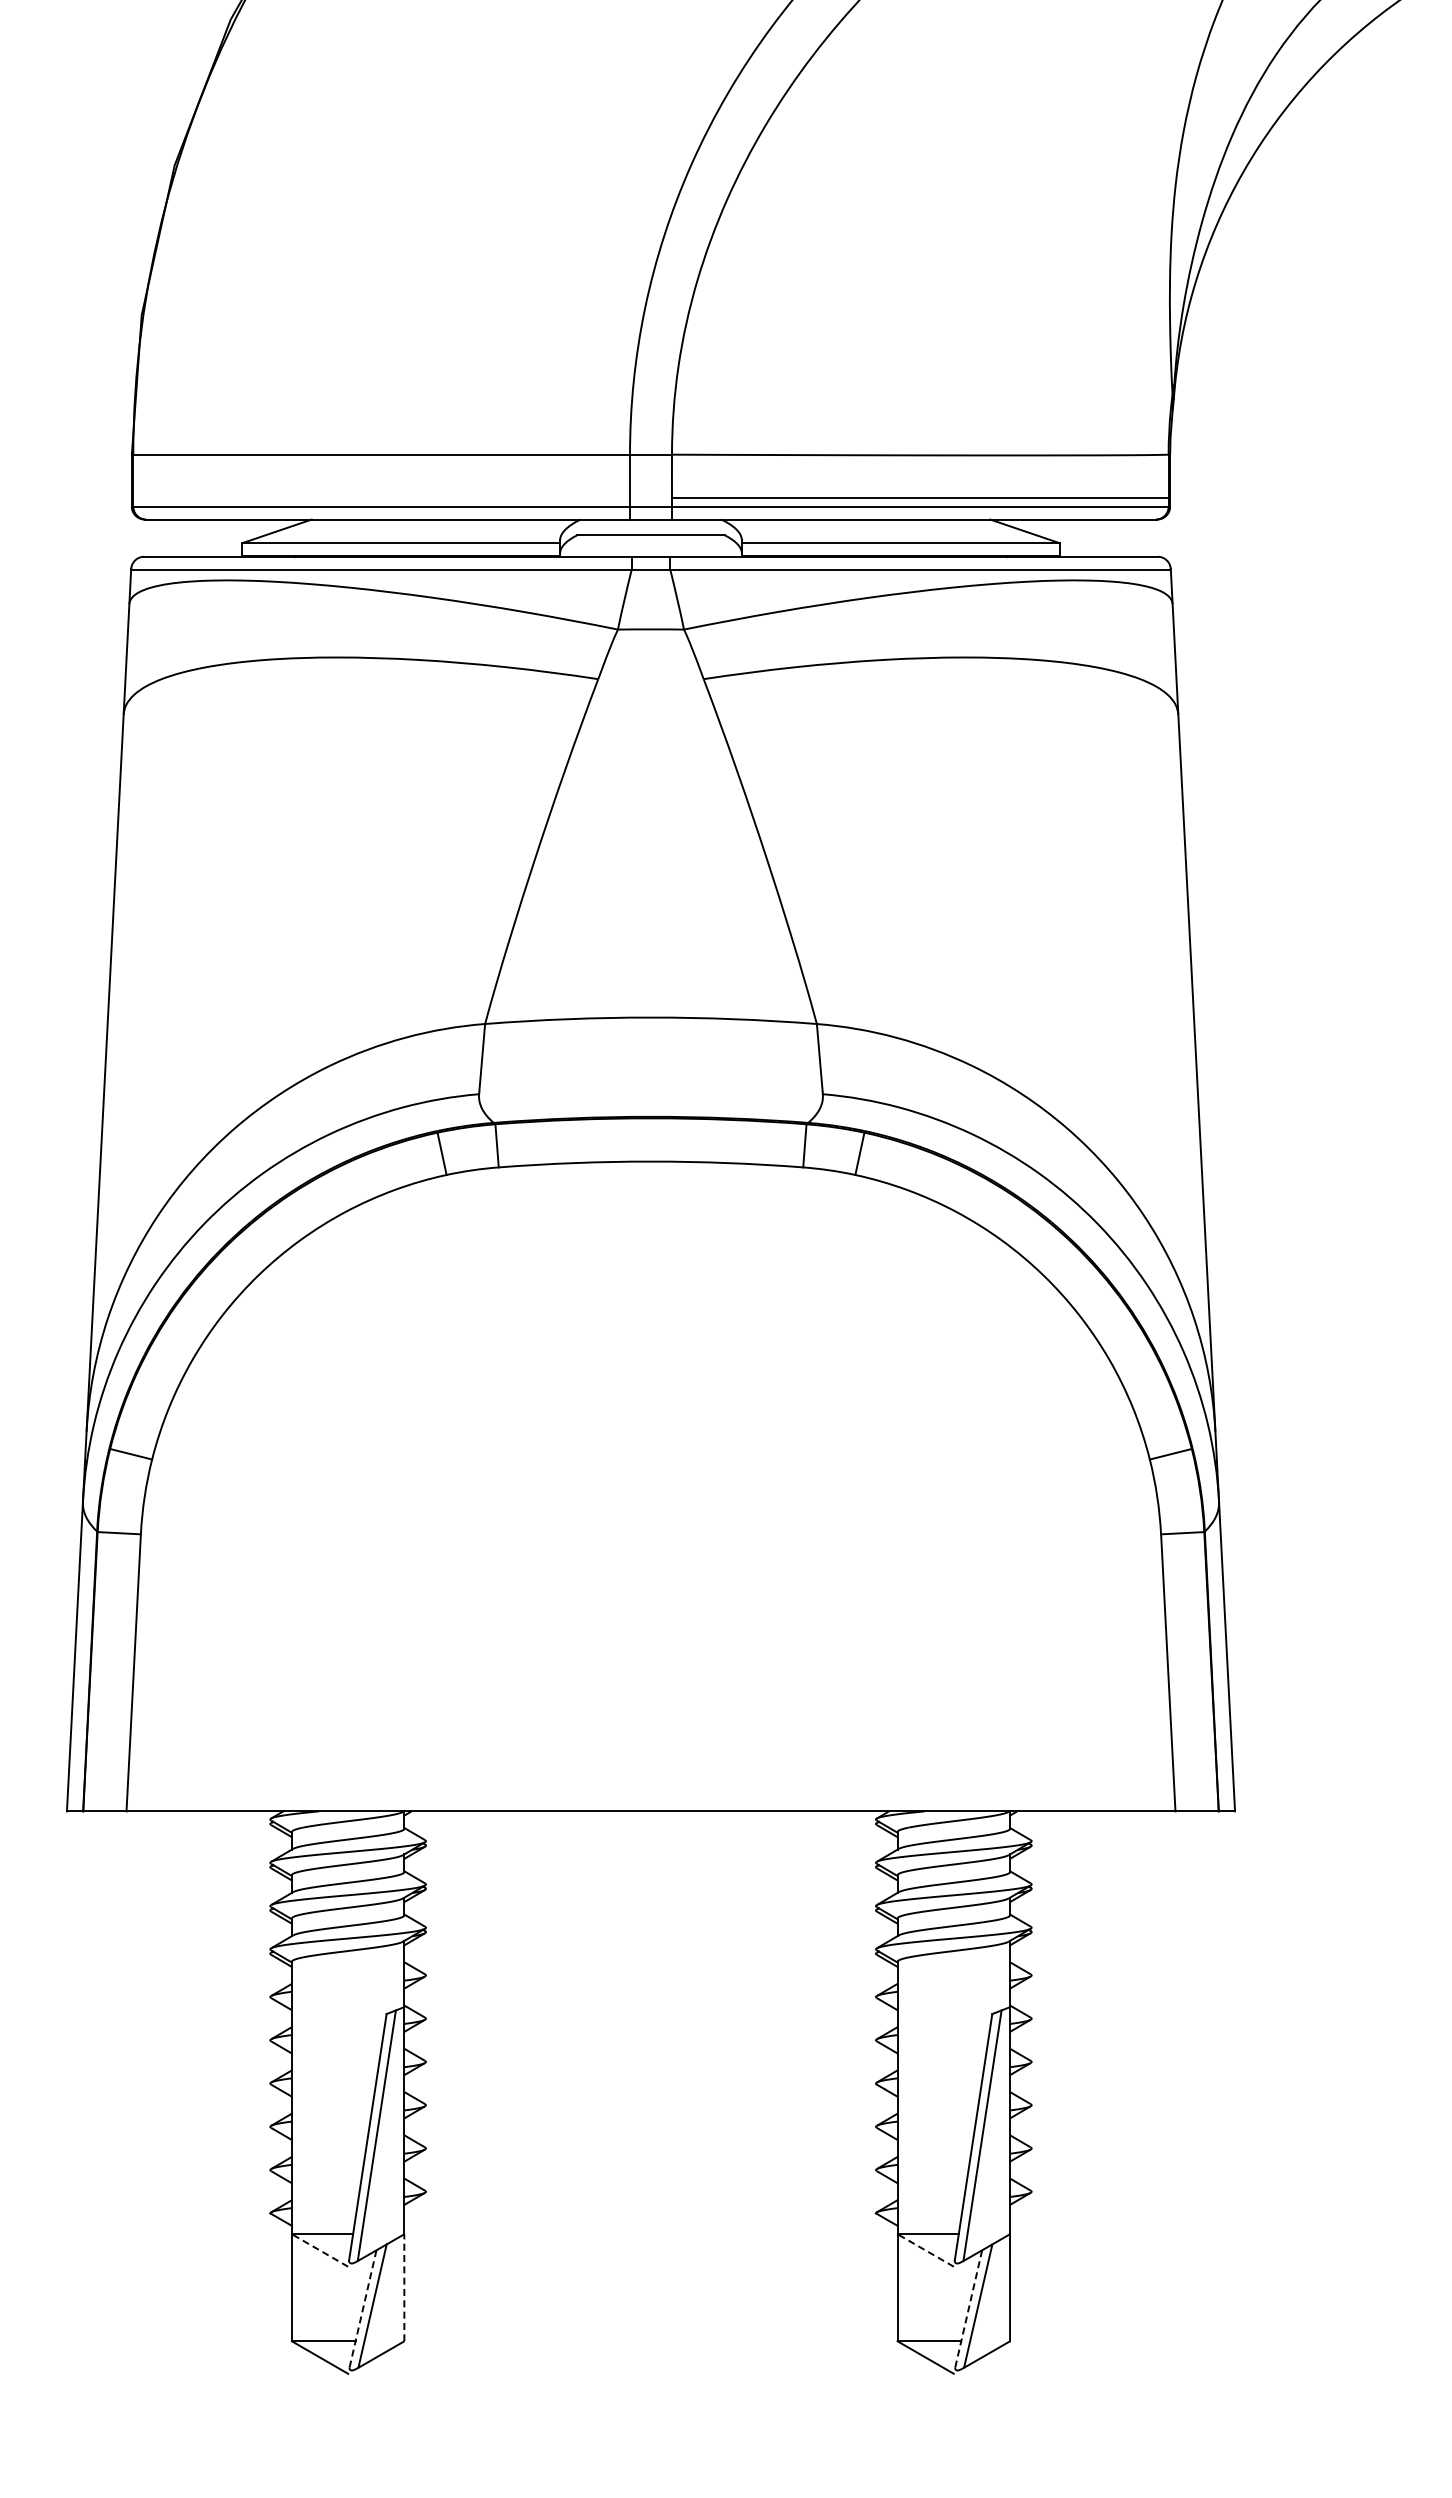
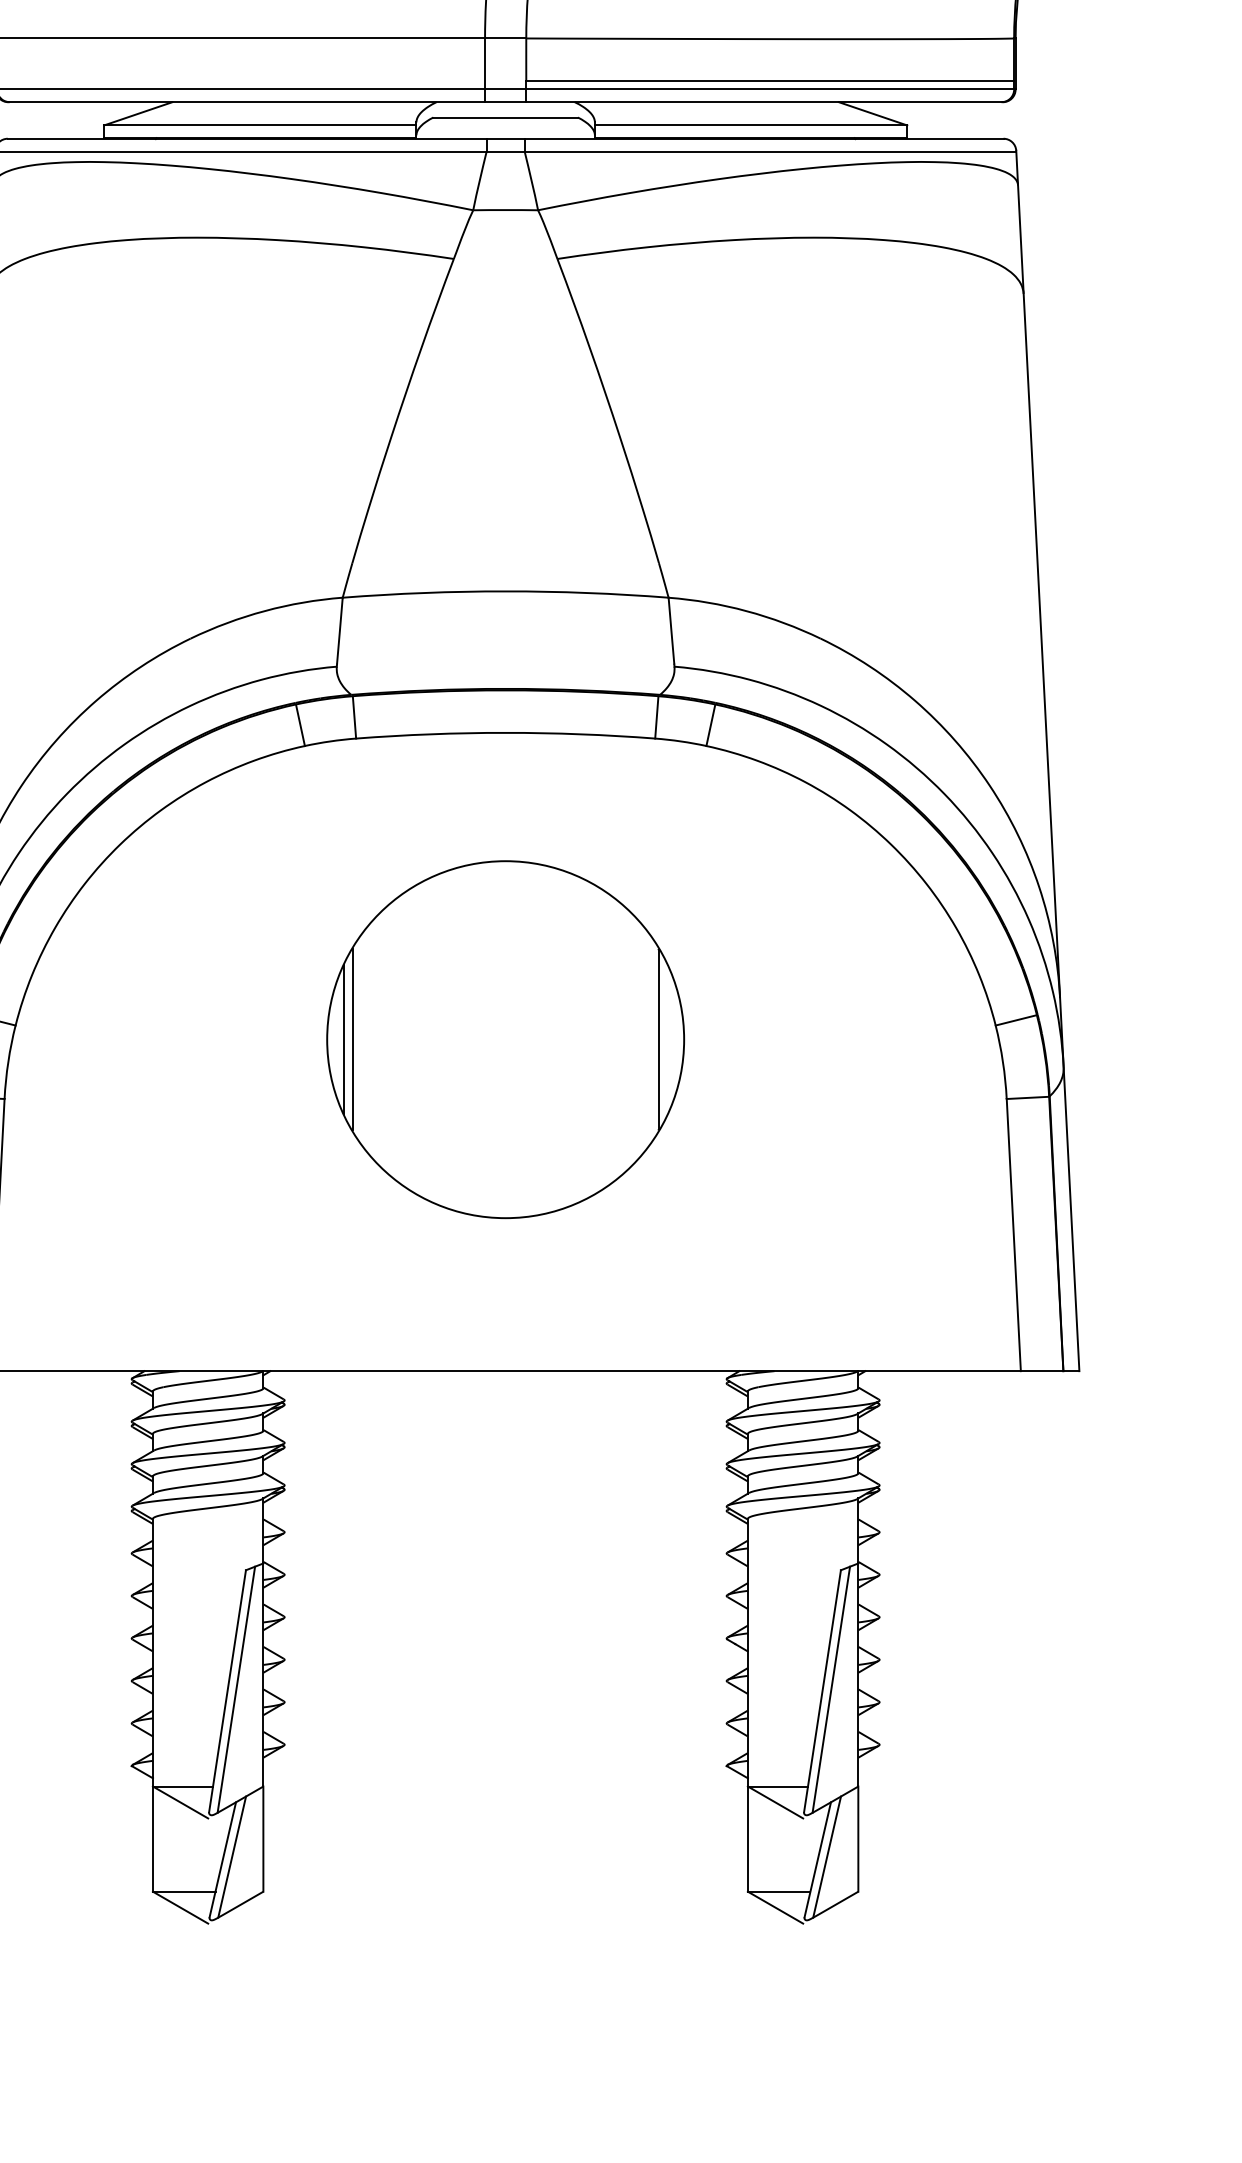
part: (650, 1473) -> (505, 1039), added
line: (319, 2250) -> (180, 1802), dashed -> solid
line: (925, 2250) -> (775, 1802), dashed -> solid
line: (404, 2287) -> (263, 1838), dashed -> solid
line: (363, 2308) -> (223, 1859), dashed -> solid
line: (968, 2308) -> (817, 1859), dashed -> solid

